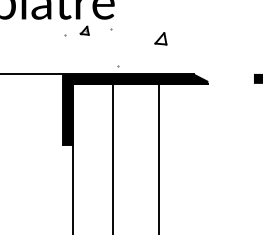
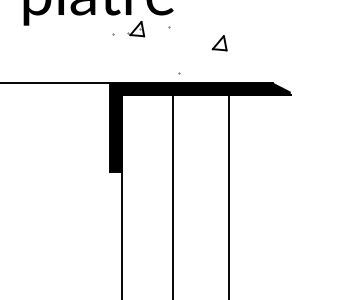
part: (84, 30) -> (136, 29), size x1.43
part: (160, 39) -> (219, 43), moved

